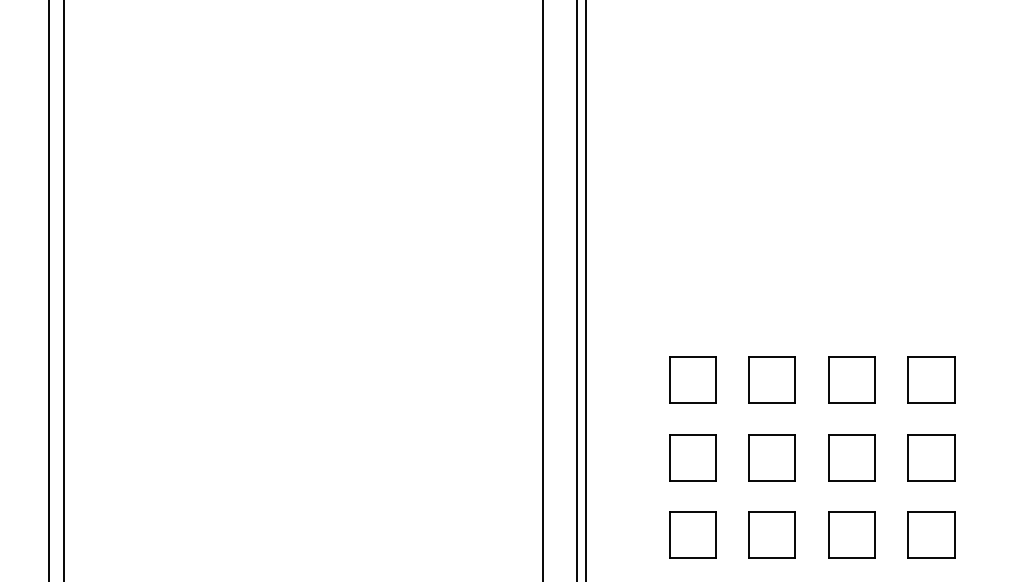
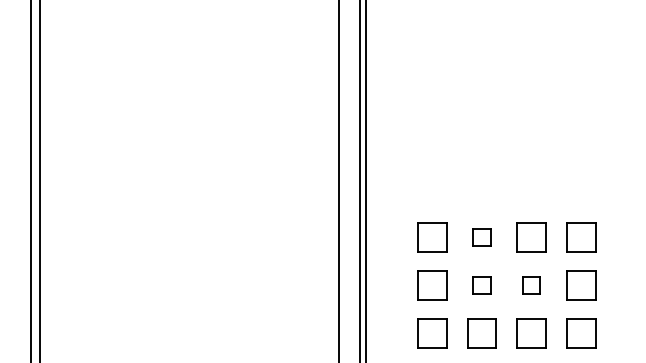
part: (771, 380) -> (481, 237), size x0.6
part: (771, 457) -> (481, 285), size x0.6
part: (851, 457) -> (531, 285), size x0.6

